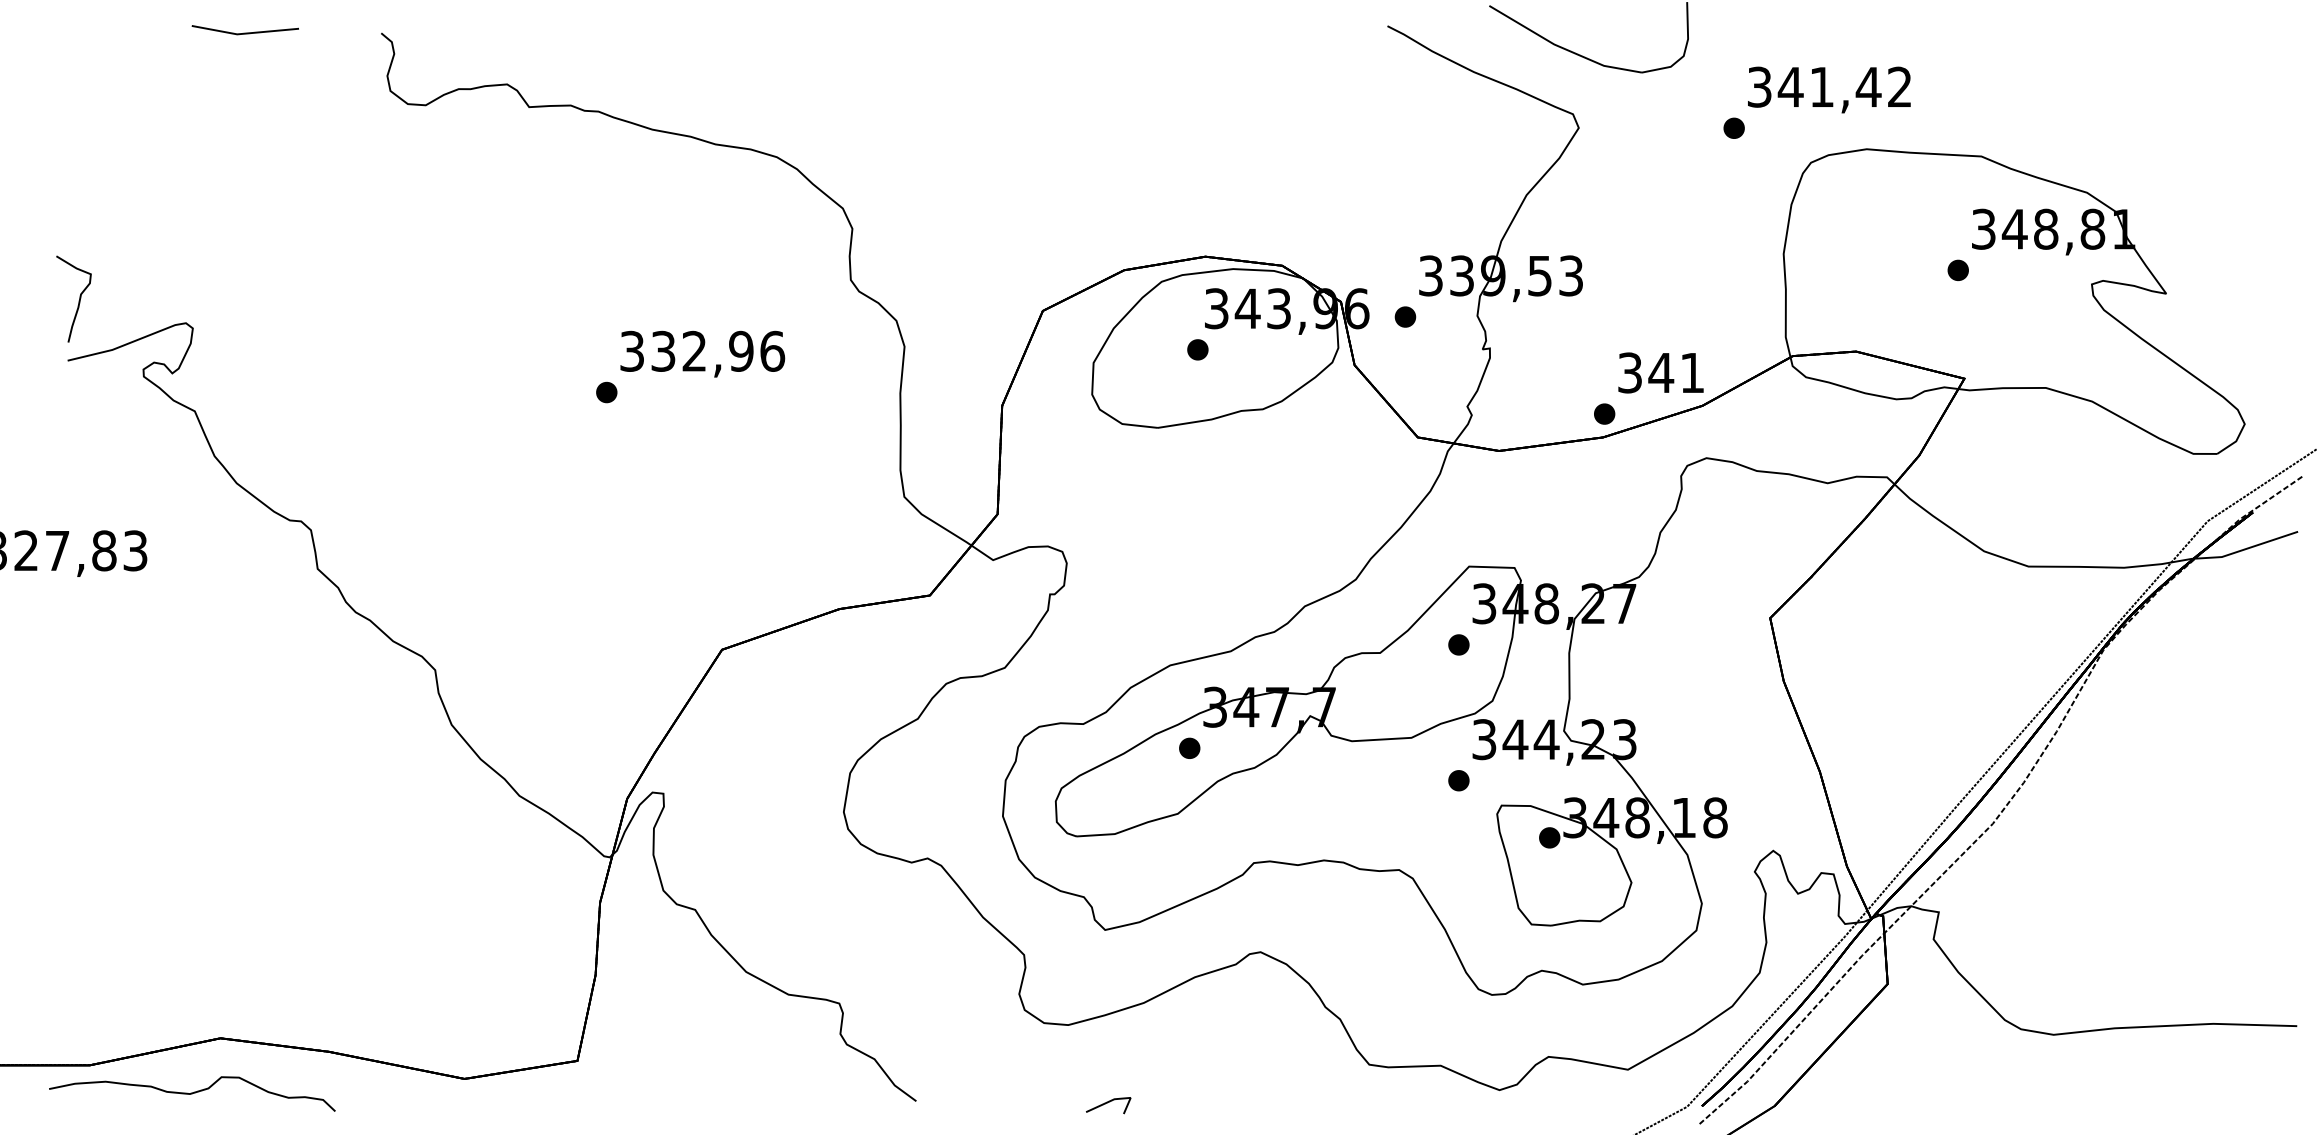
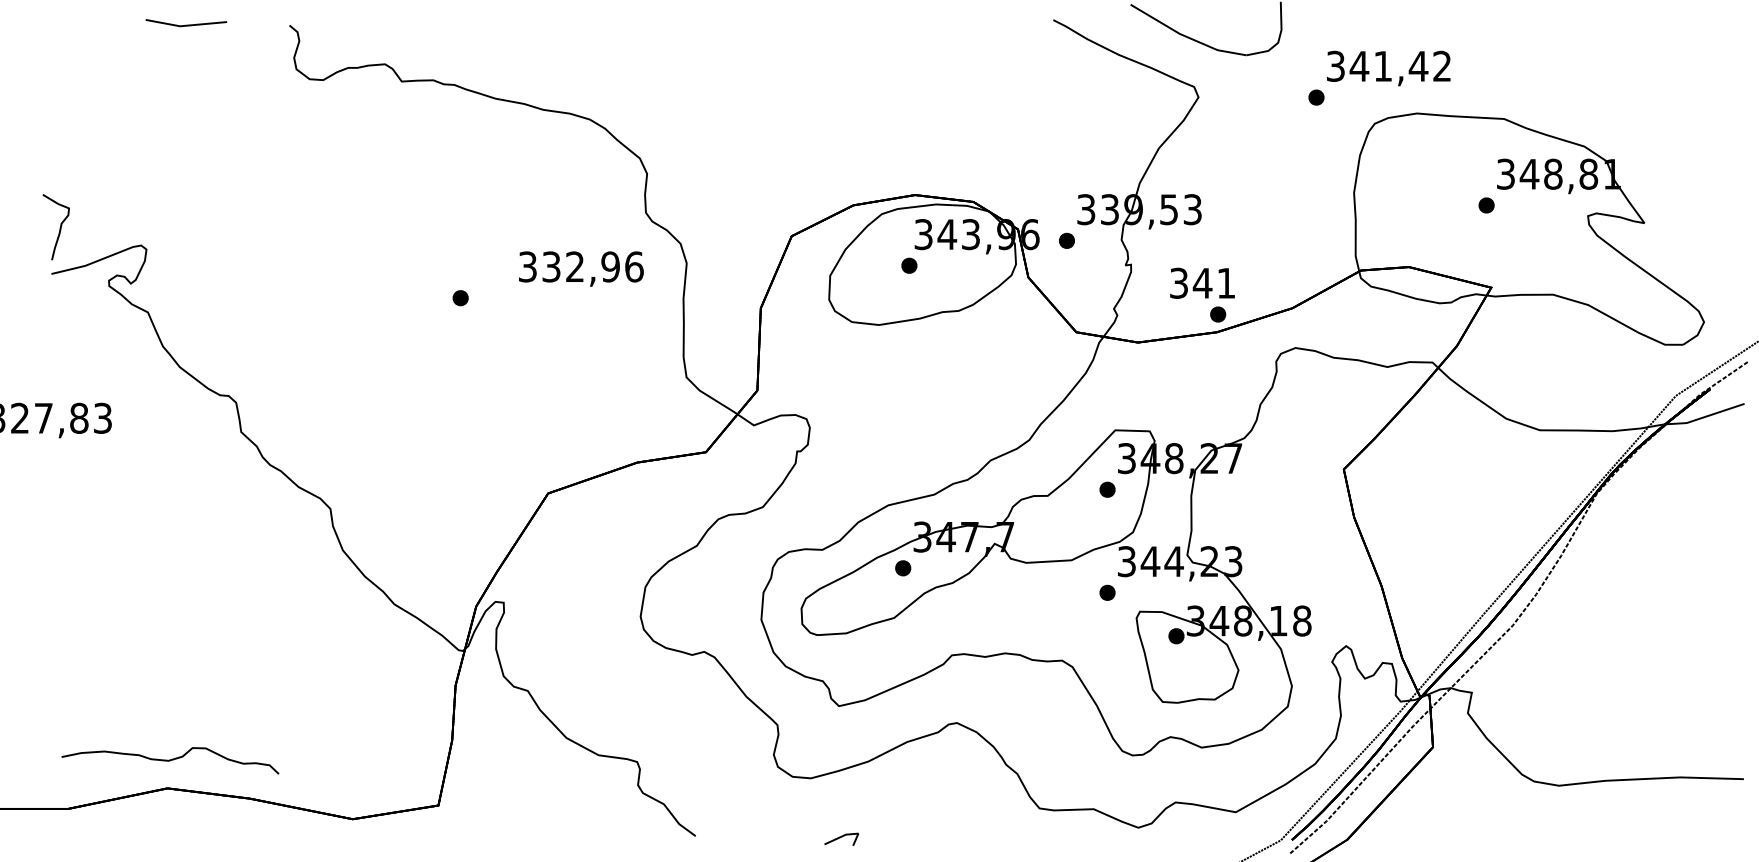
text: (702, 353) -> (581, 268), moved
text: (1660, 372) -> (1202, 282), moved
part: (192, 1093) -> (170, 760), moved

